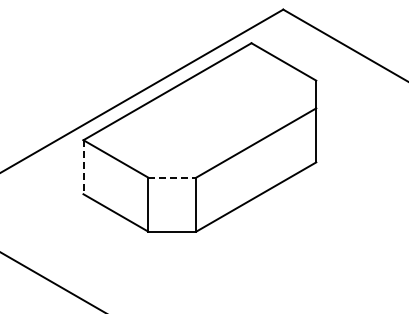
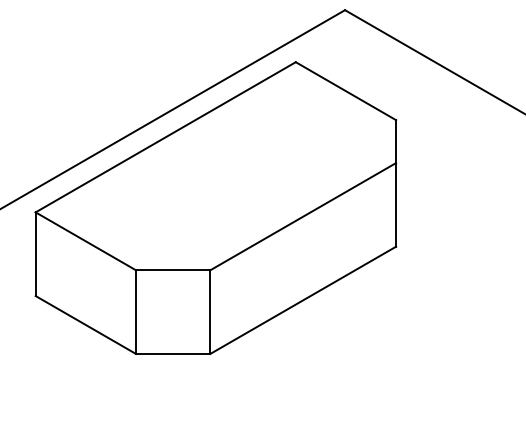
line: (83, 167) -> (35, 254), dashed -> solid
line: (172, 177) -> (173, 270), dashed -> solid

